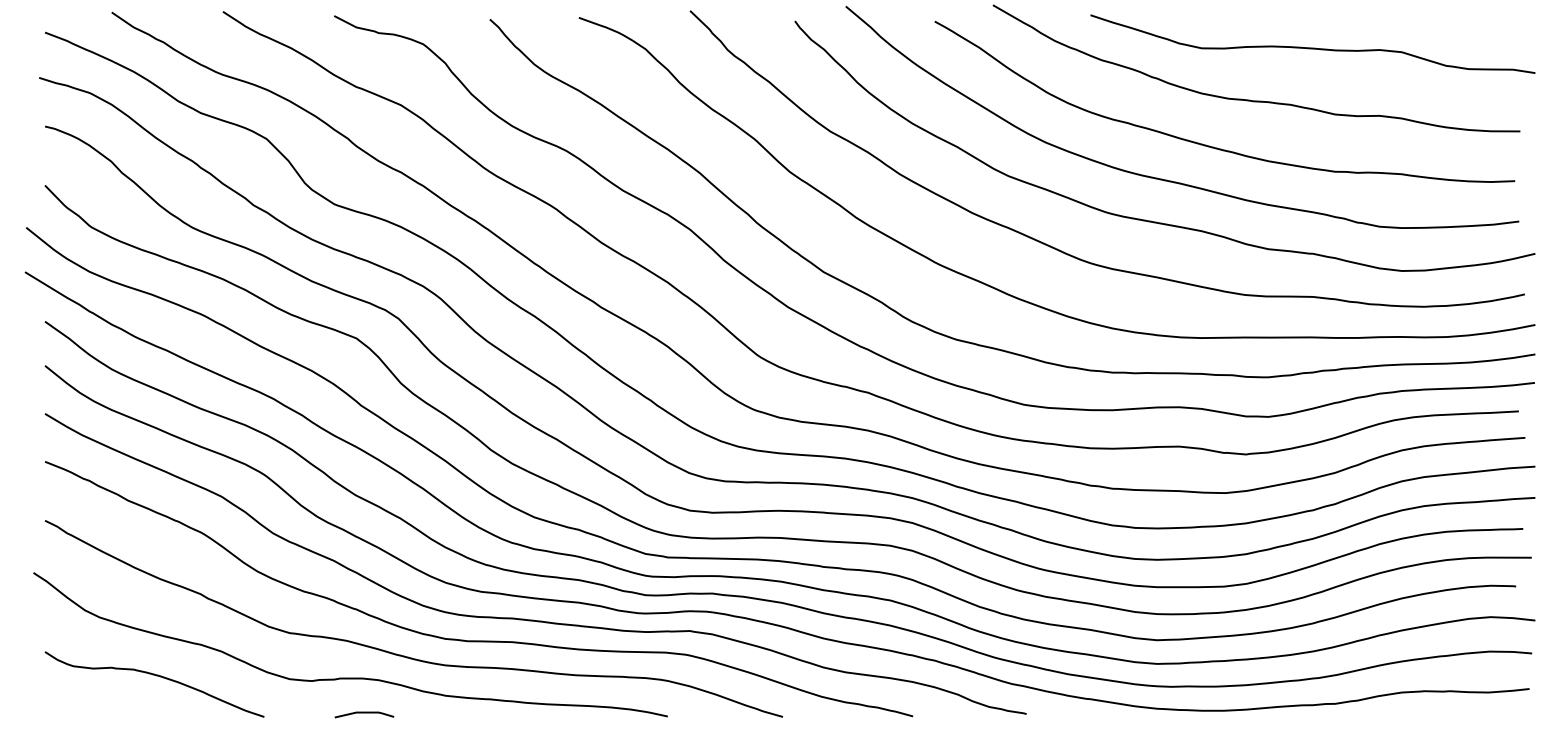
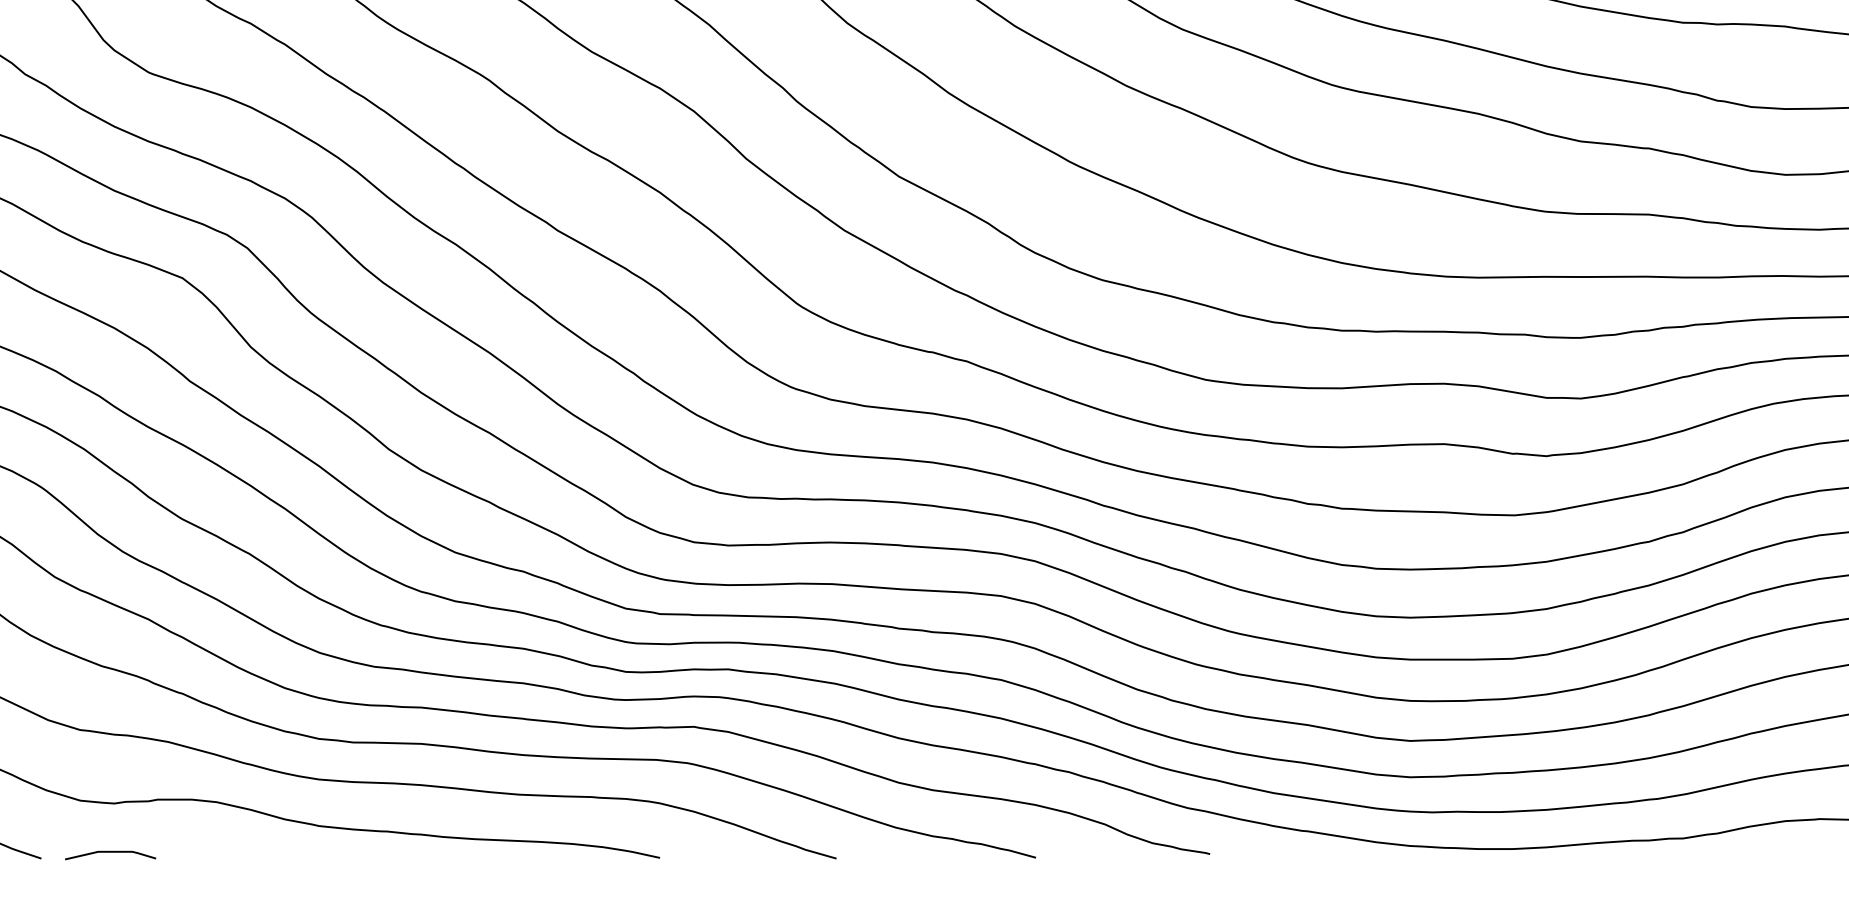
line: (364, 713) -> (110, 853), moved

